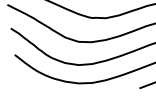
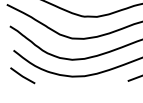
line: (24, 82) -> (22, 75), added

